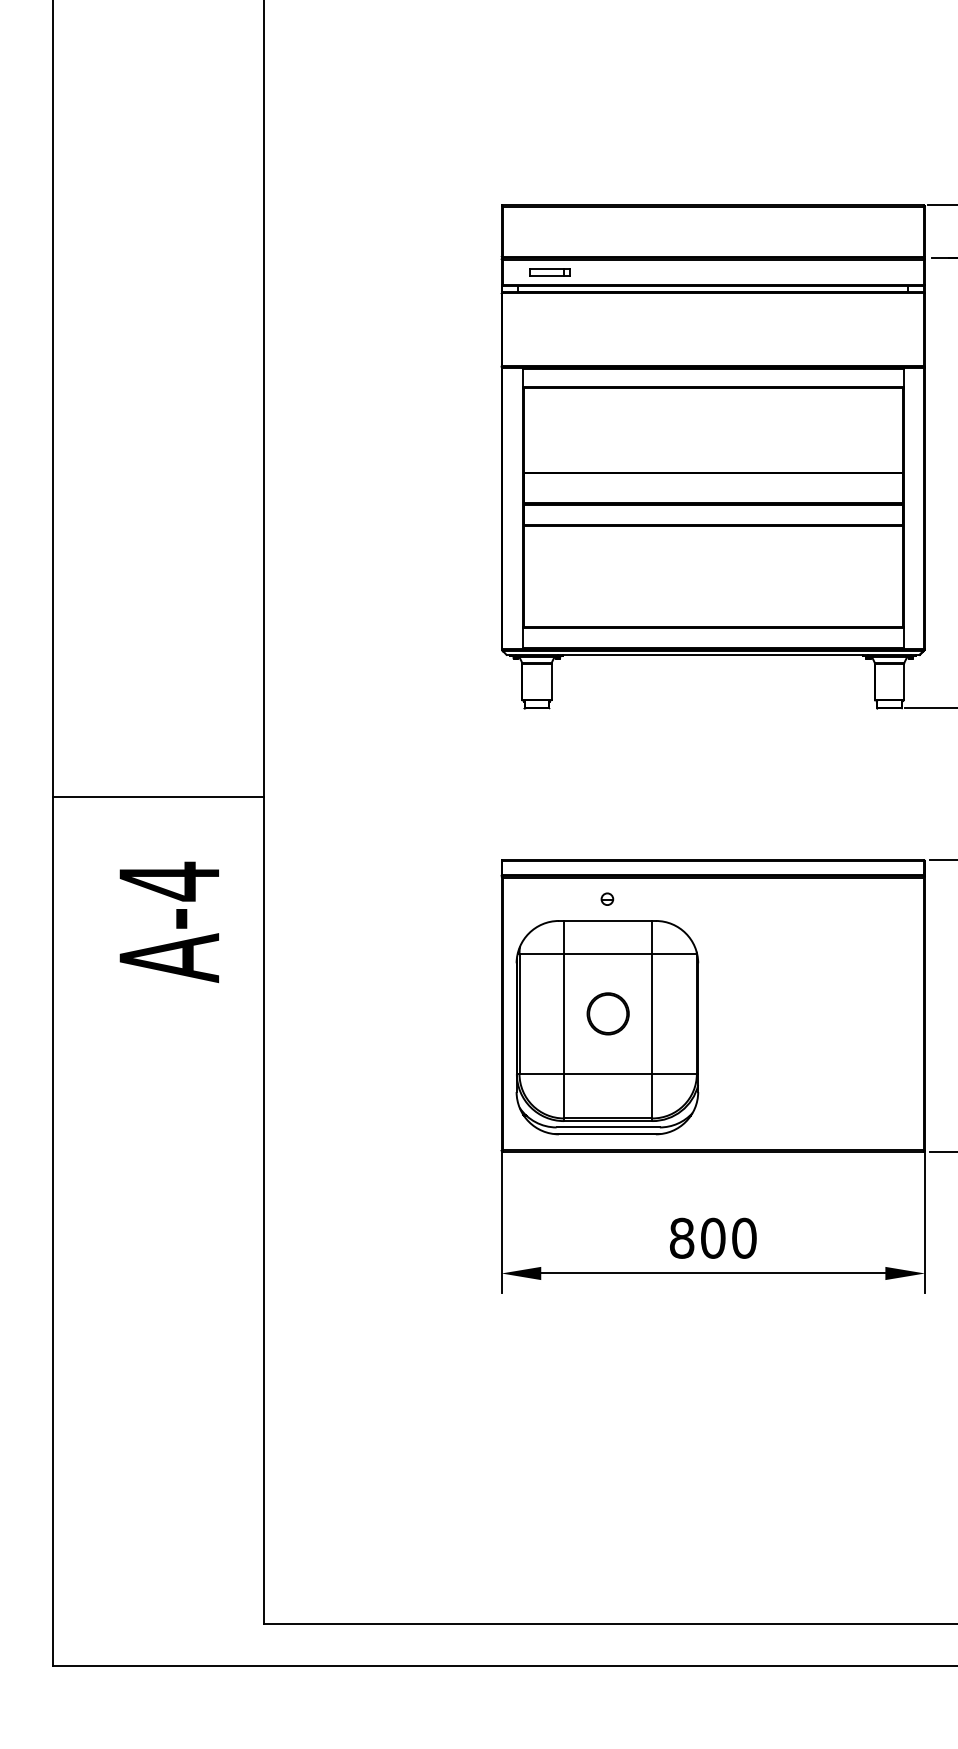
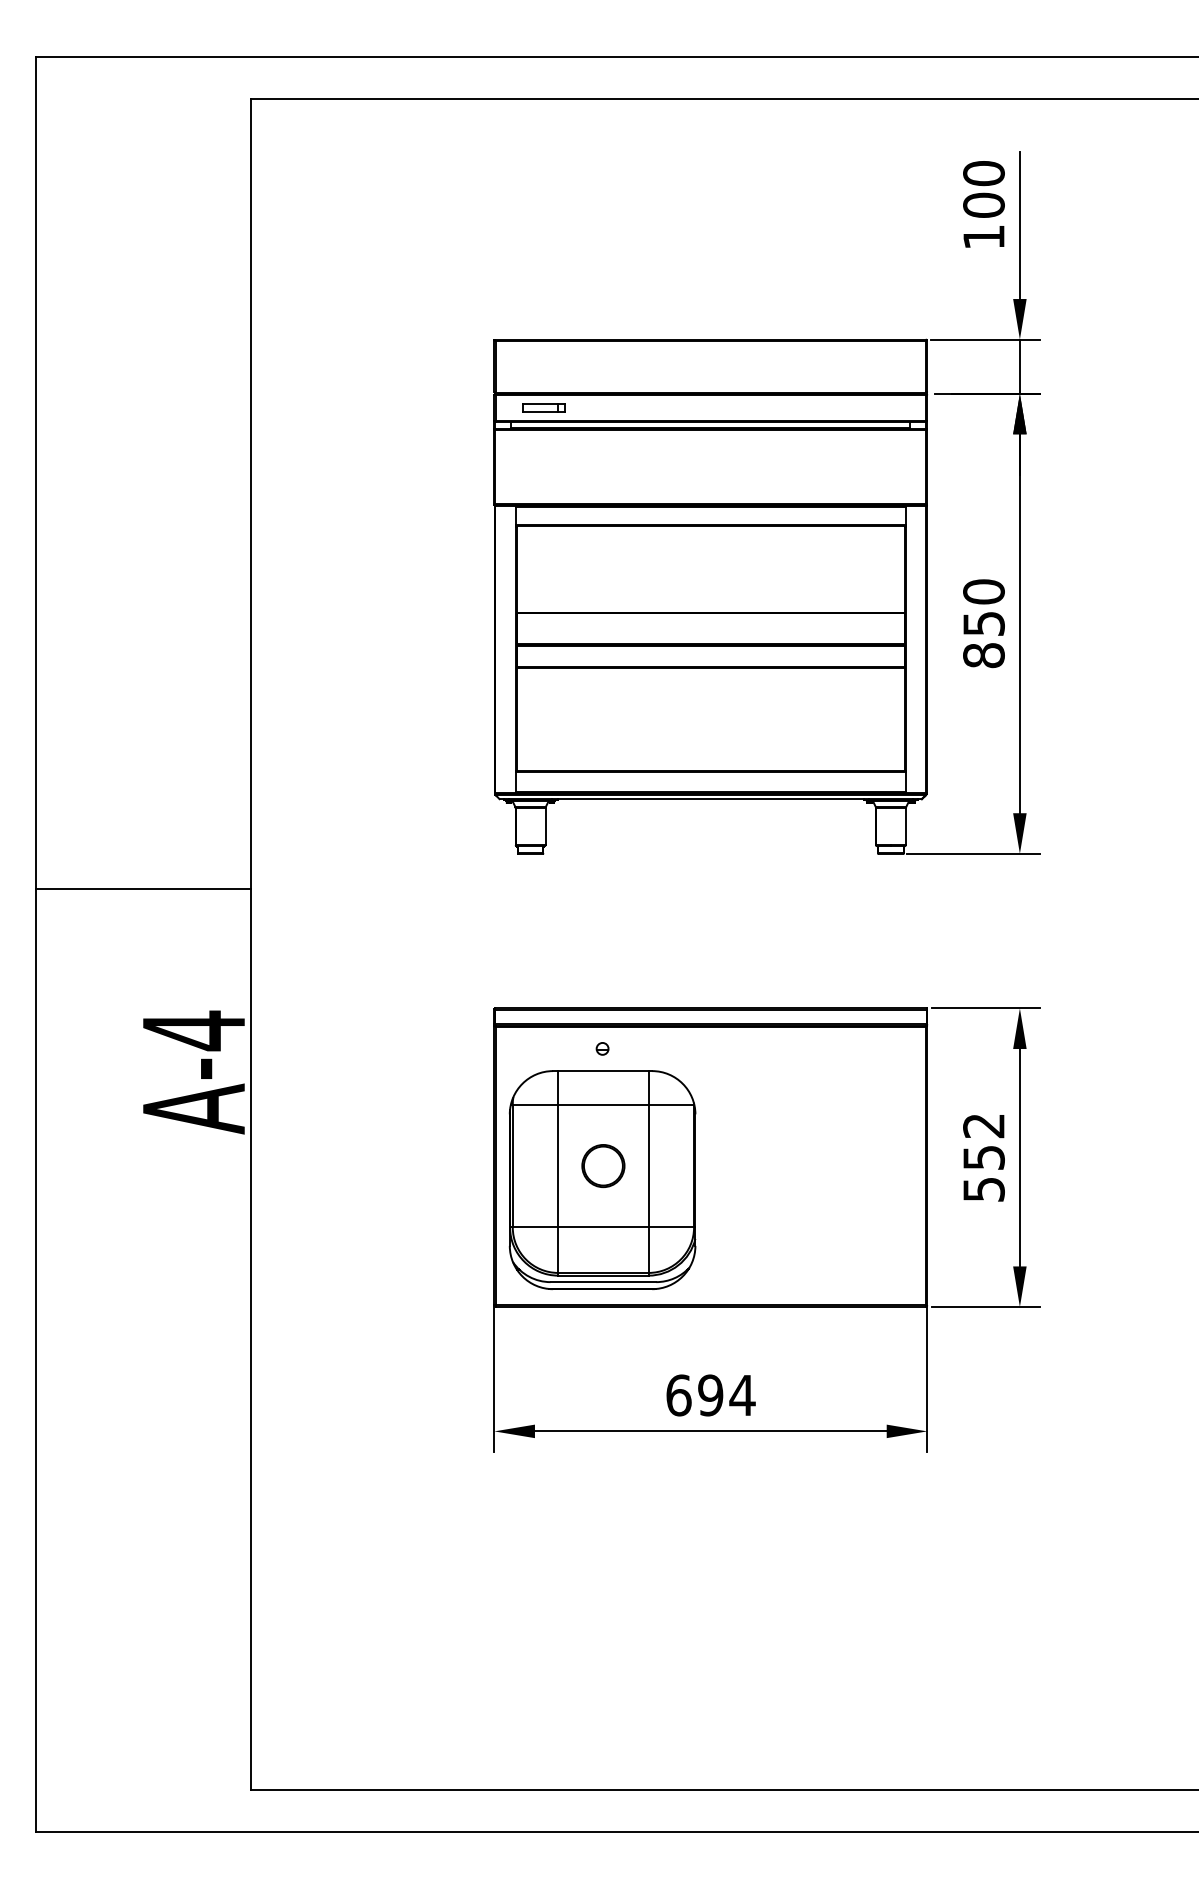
line: (158, 797) -> (143, 888), moved
text: (168, 922) -> (193, 1072), moved
text: (712, 1238) -> (710, 1395), 800 -> 694

